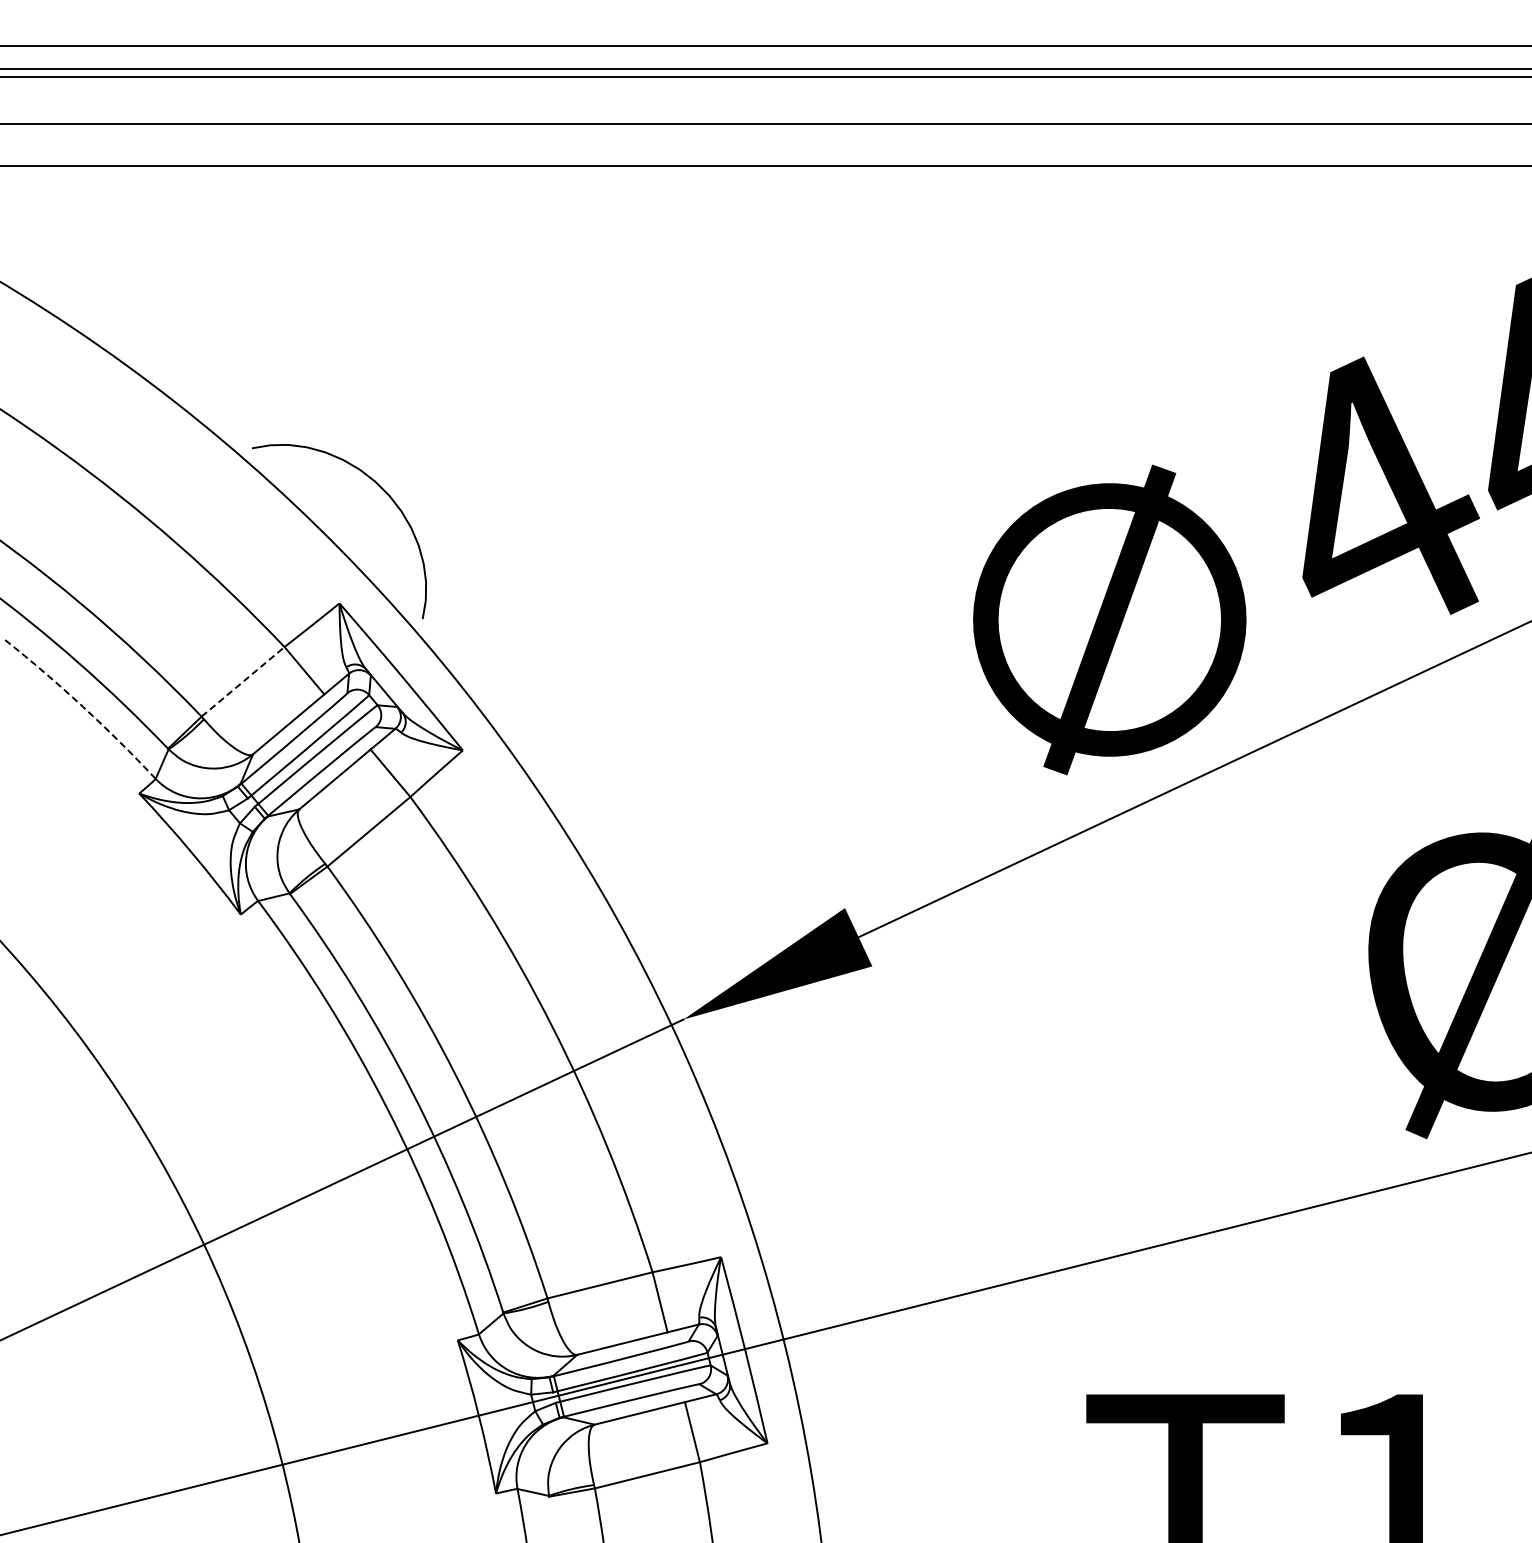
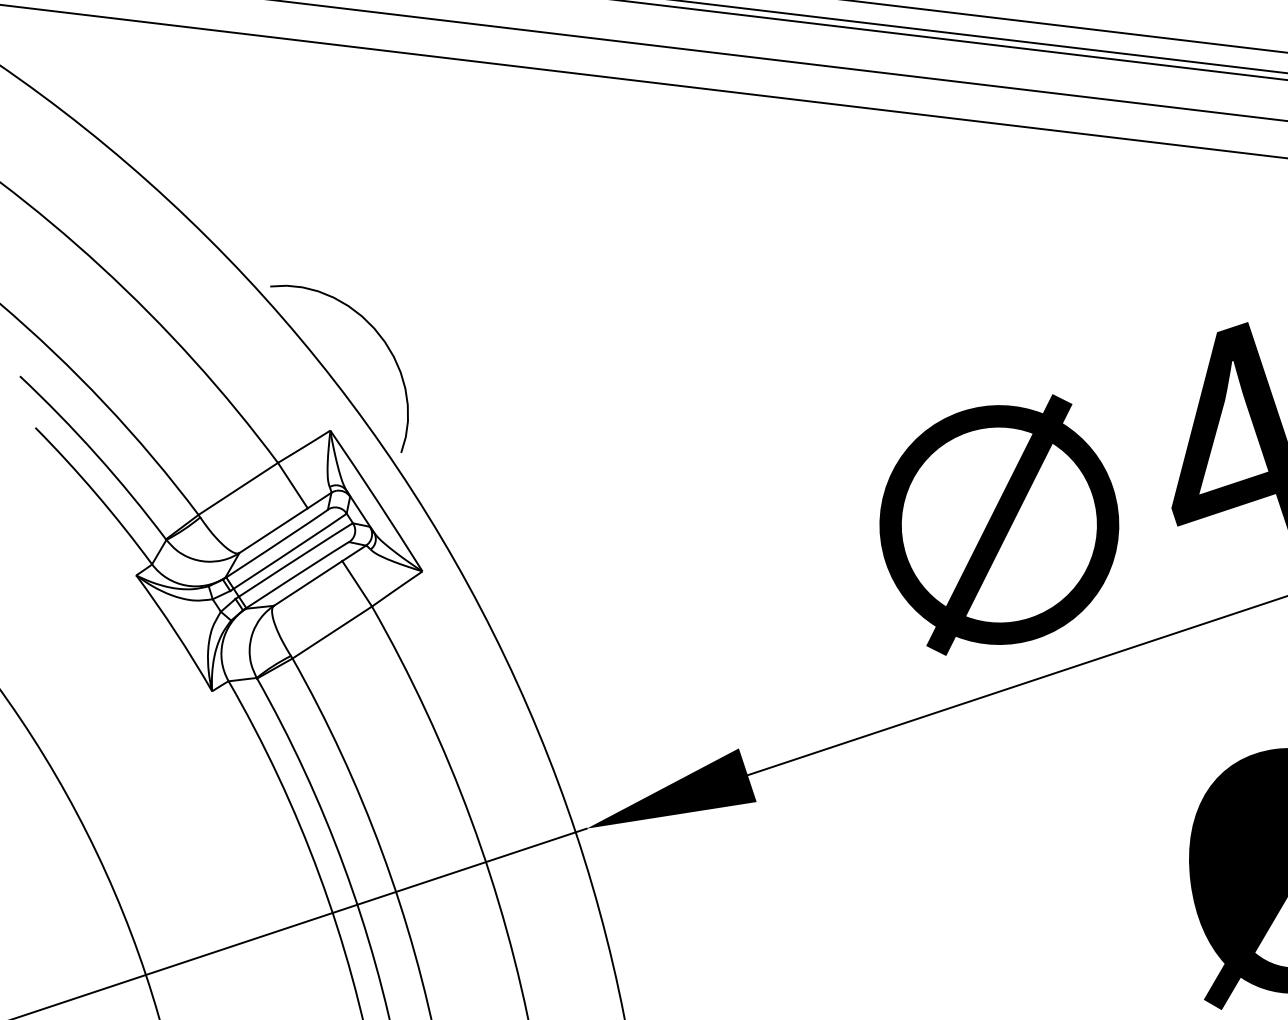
line: (243, 681) -> (238, 488), dashed -> solid
arc: (82, 706) -> (95, 493), dashed -> solid

